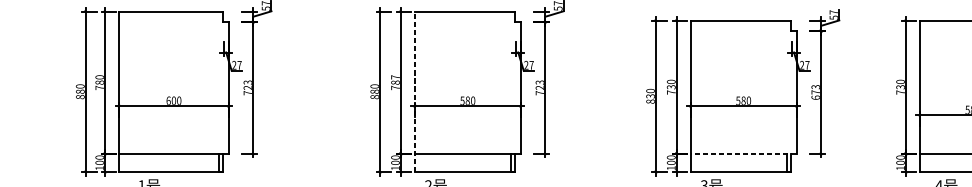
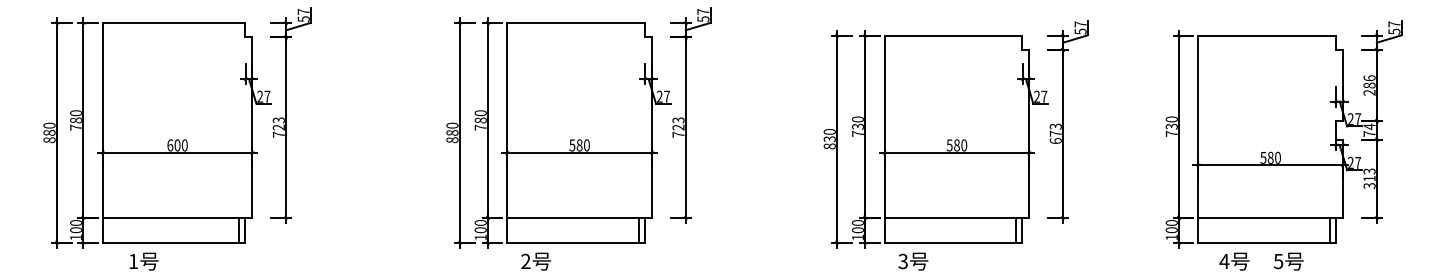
text: (395, 77) -> (480, 113), 787 -> 780
line: (415, 91) -> (507, 132), dashed -> solid
line: (743, 153) -> (956, 217), dashed -> solid

